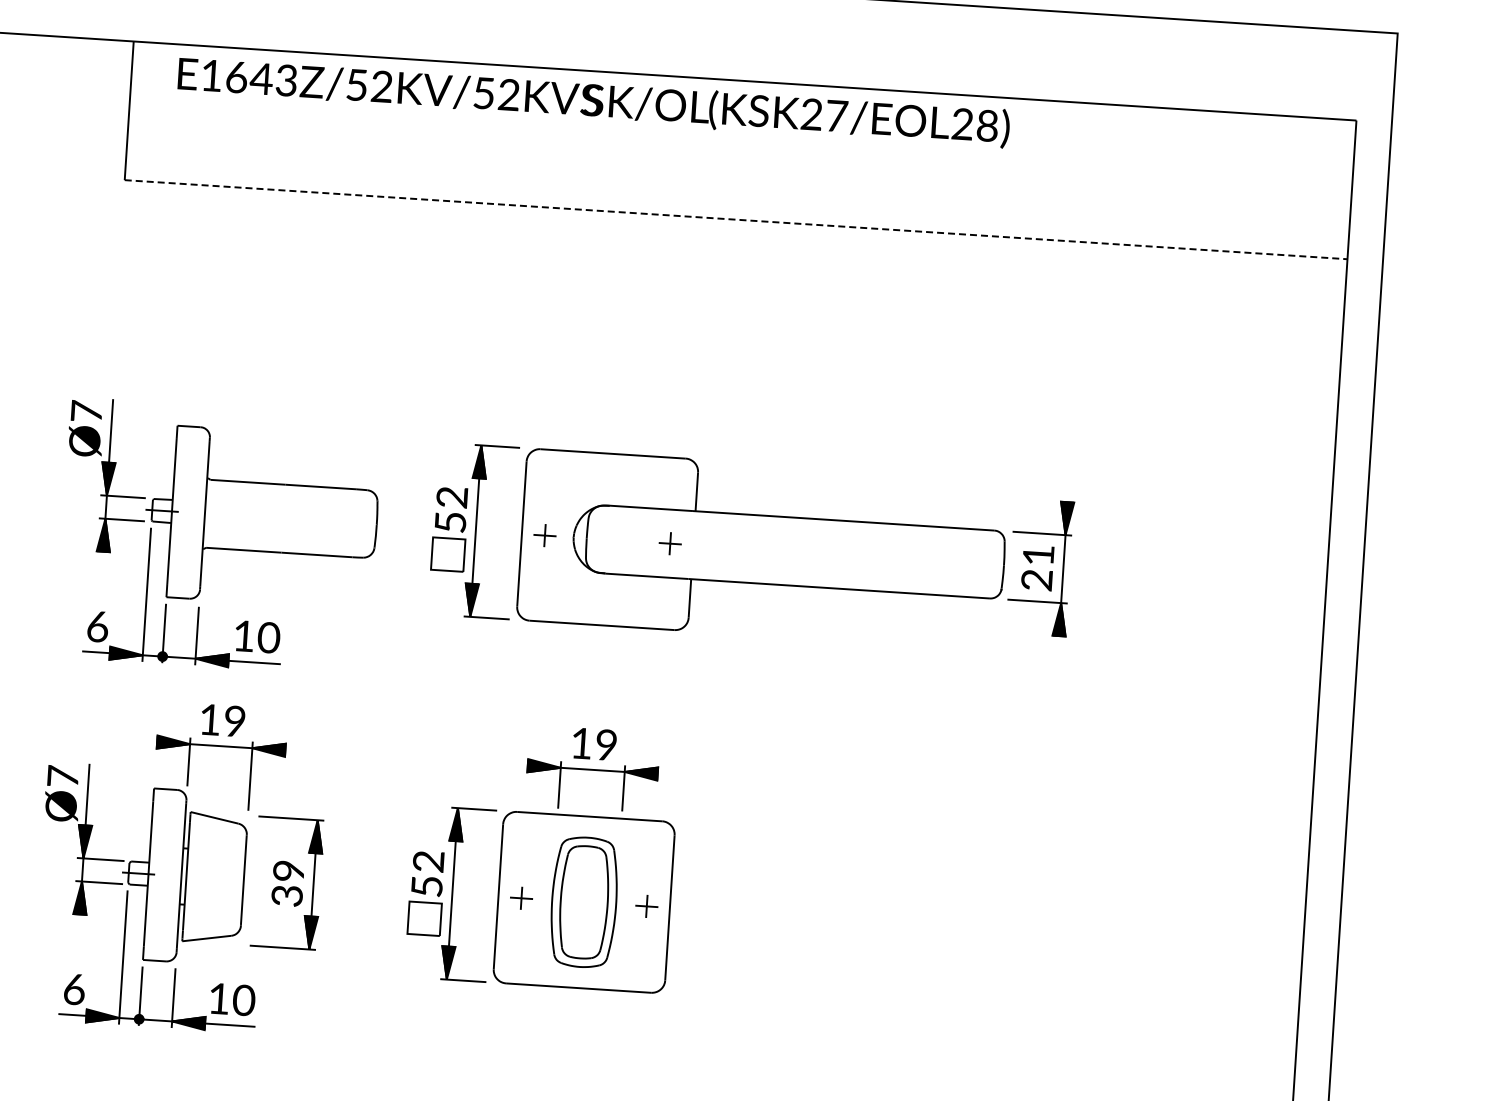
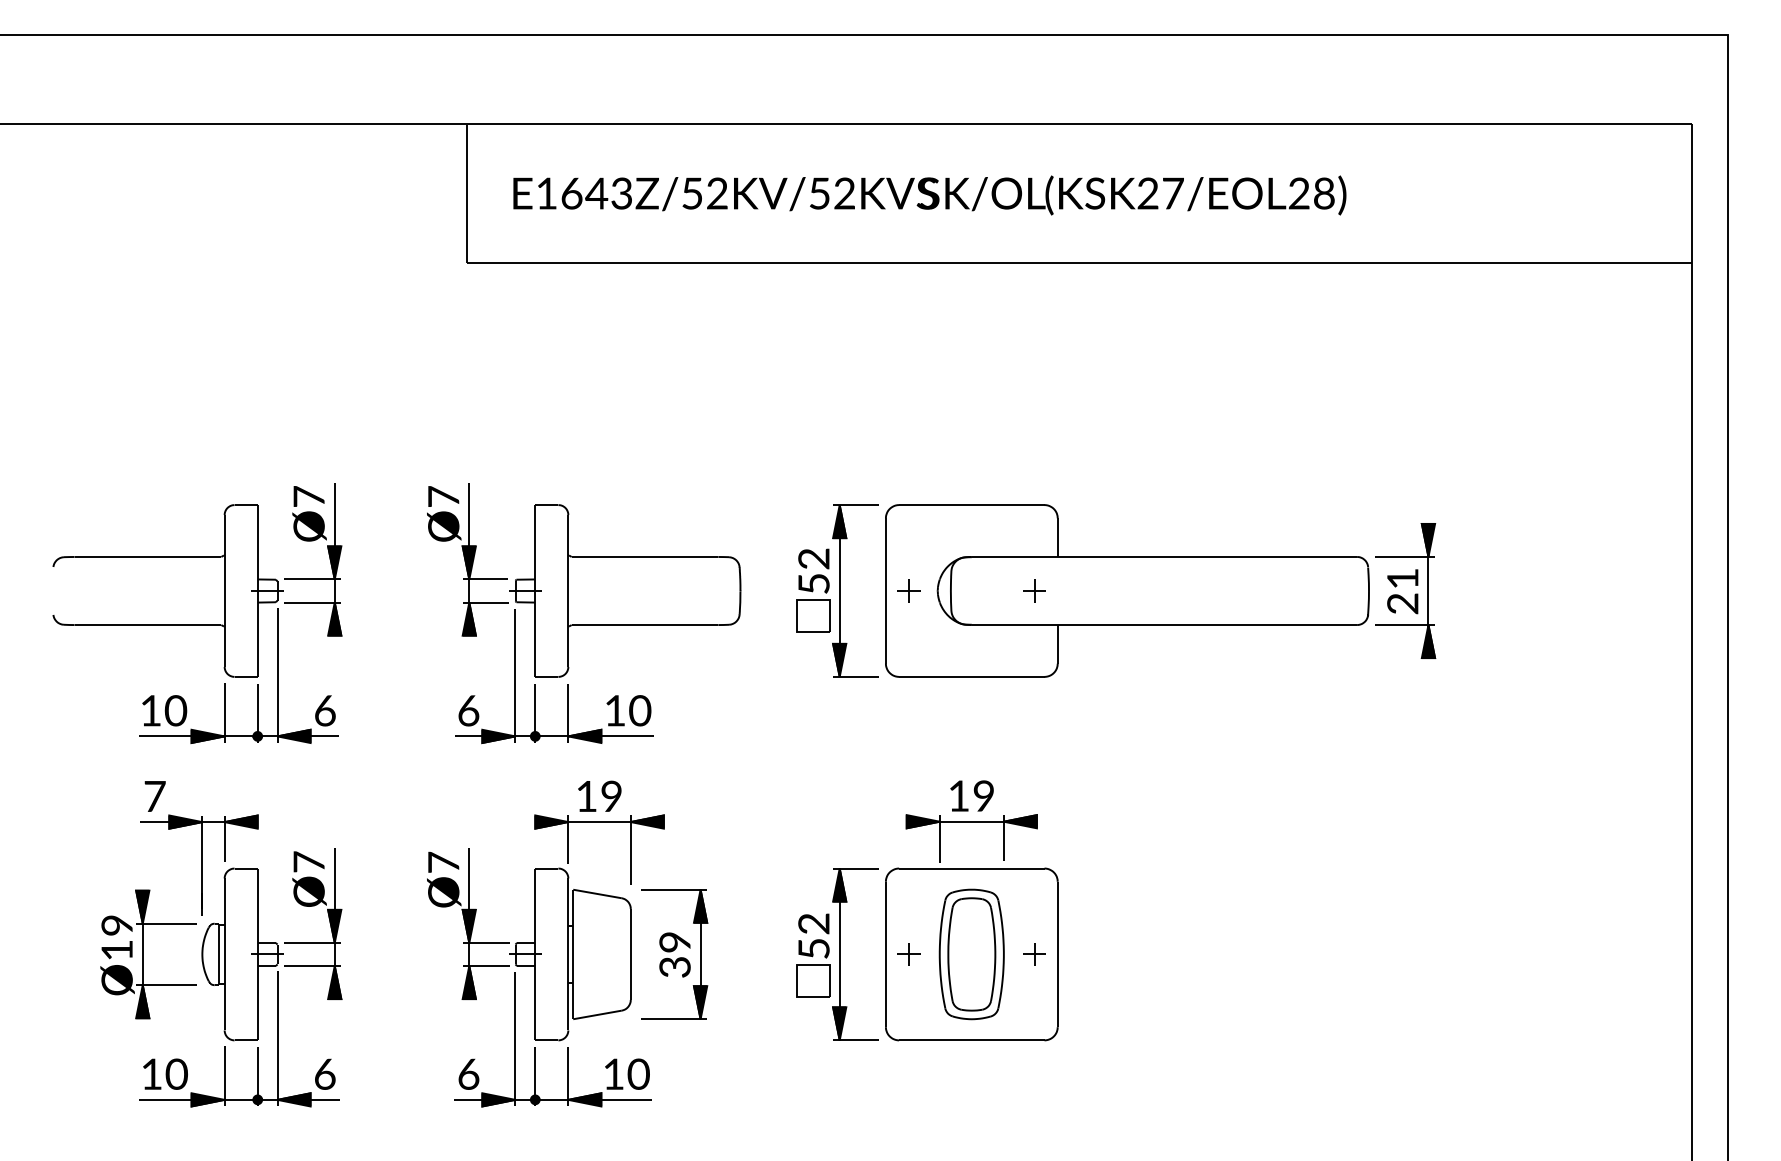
text: (593, 102) -> (929, 195), moved
line: (736, 219) -> (1079, 263), dashed -> solid

